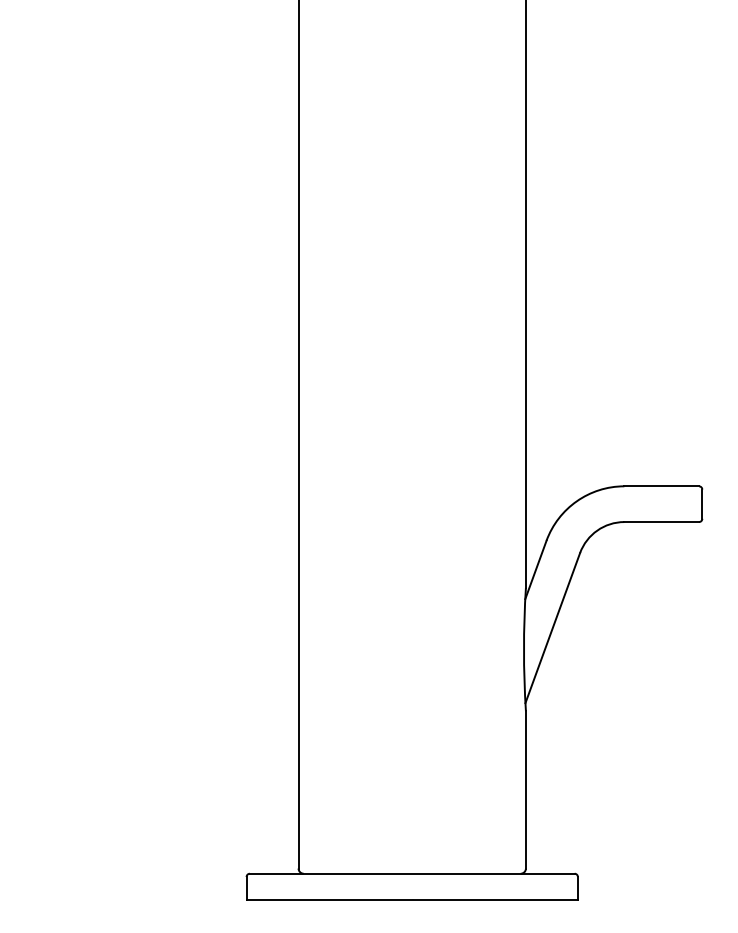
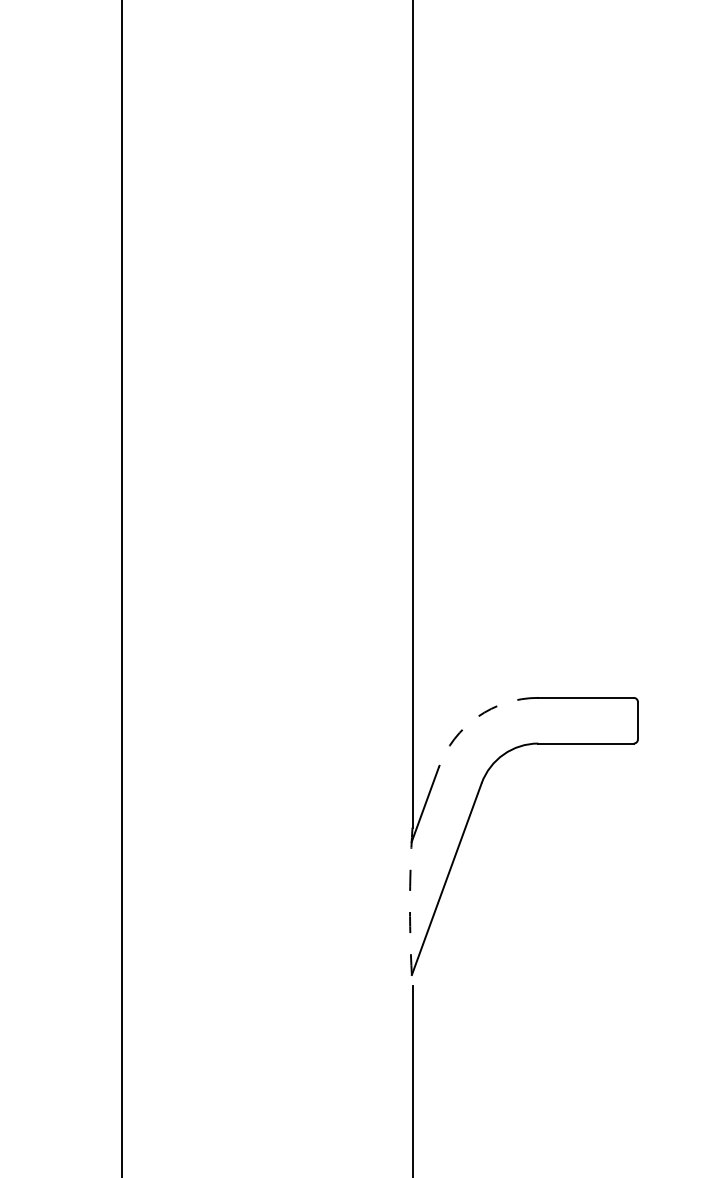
arc: (576, 501) -> (477, 717), solid -> dashed
arc: (524, 649) -> (410, 906), solid -> dashed

